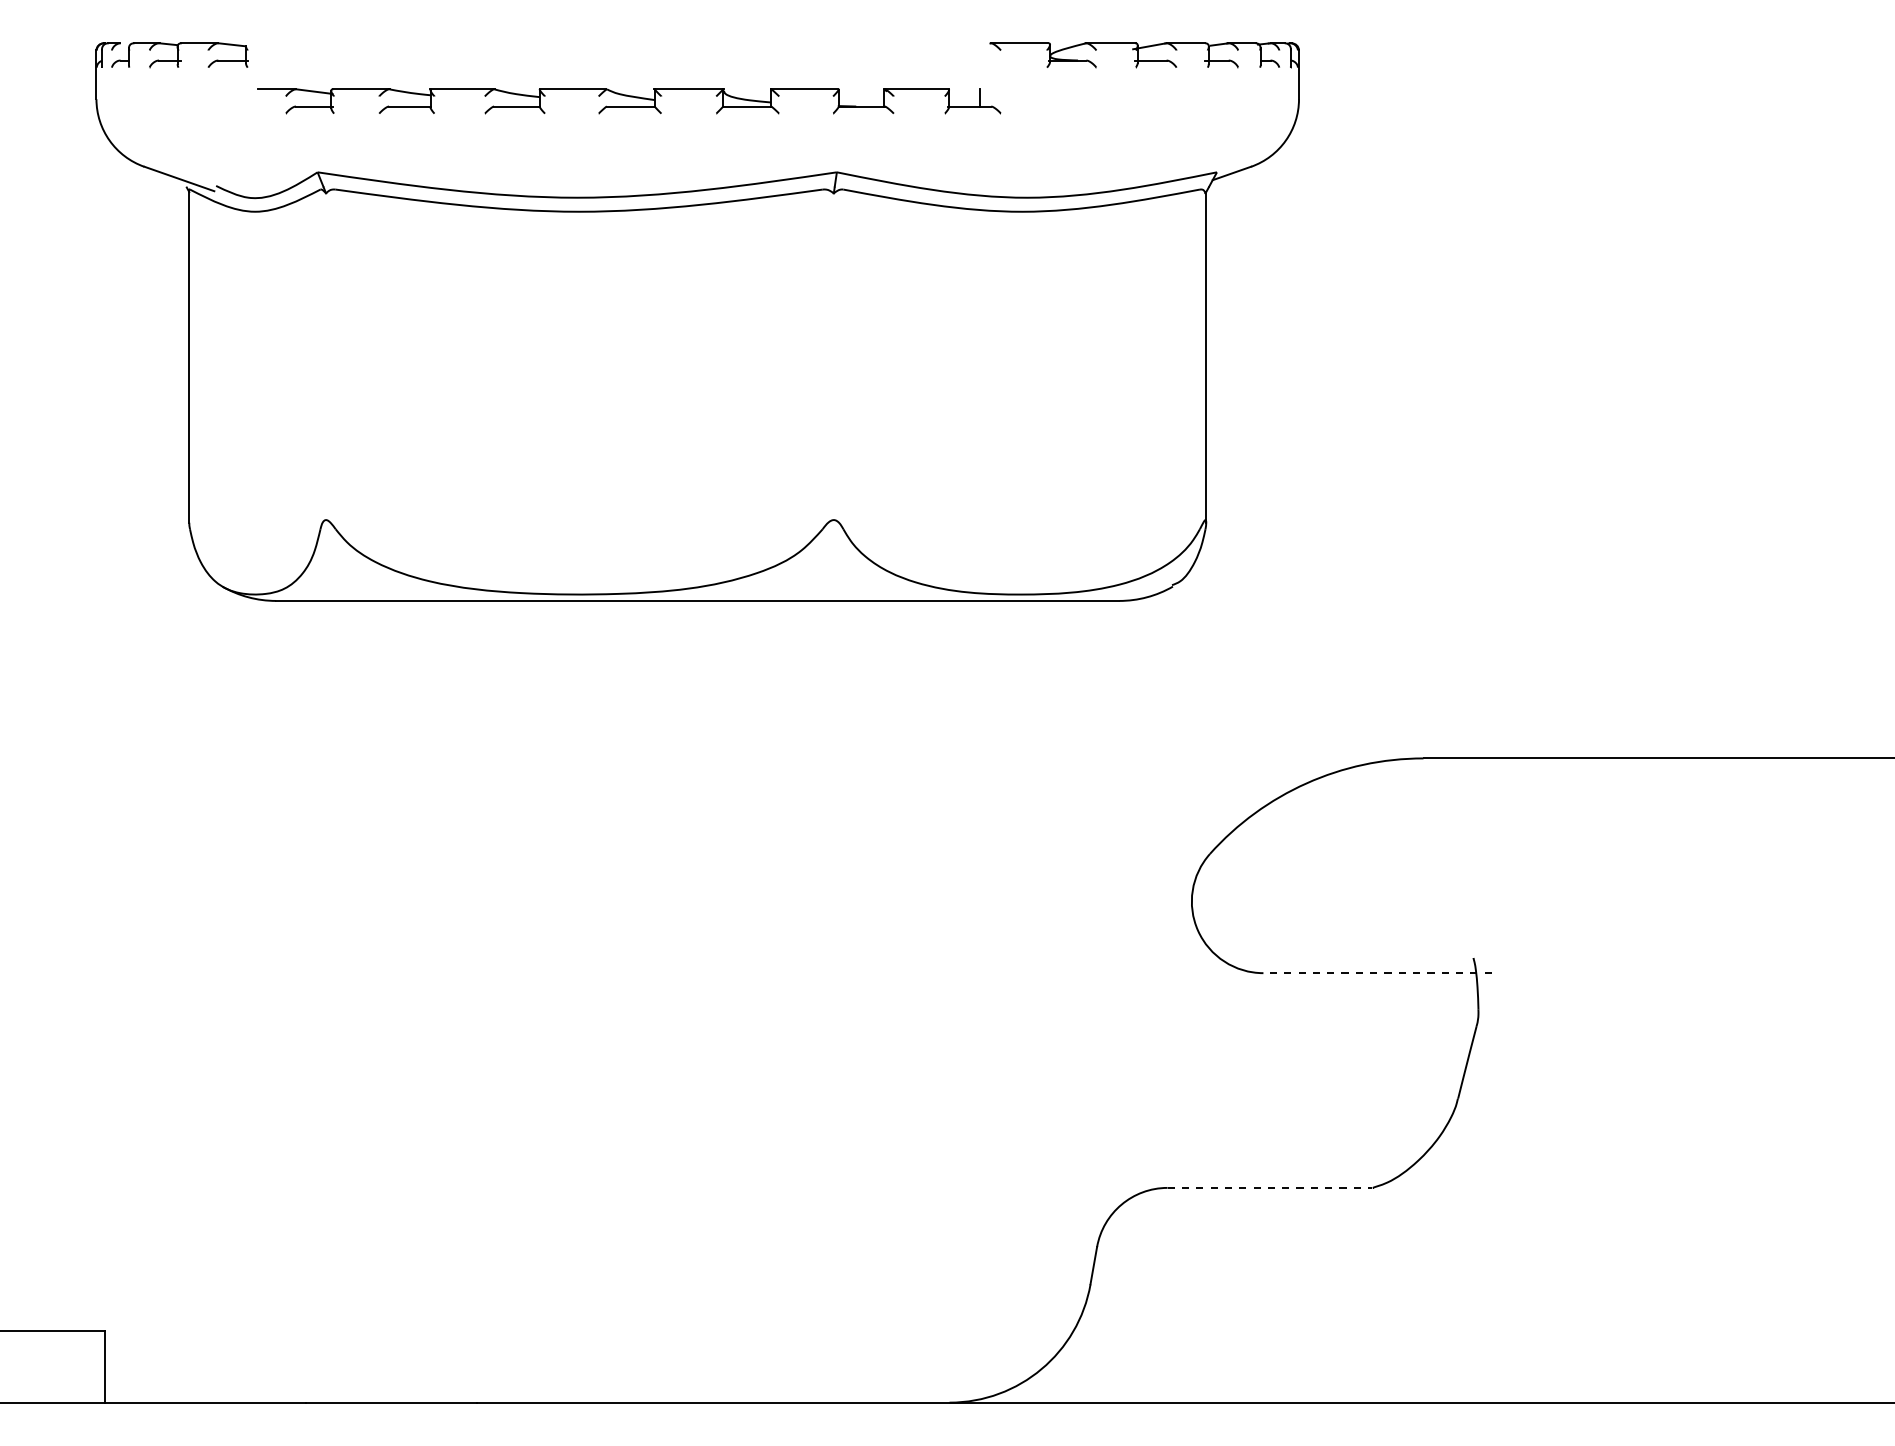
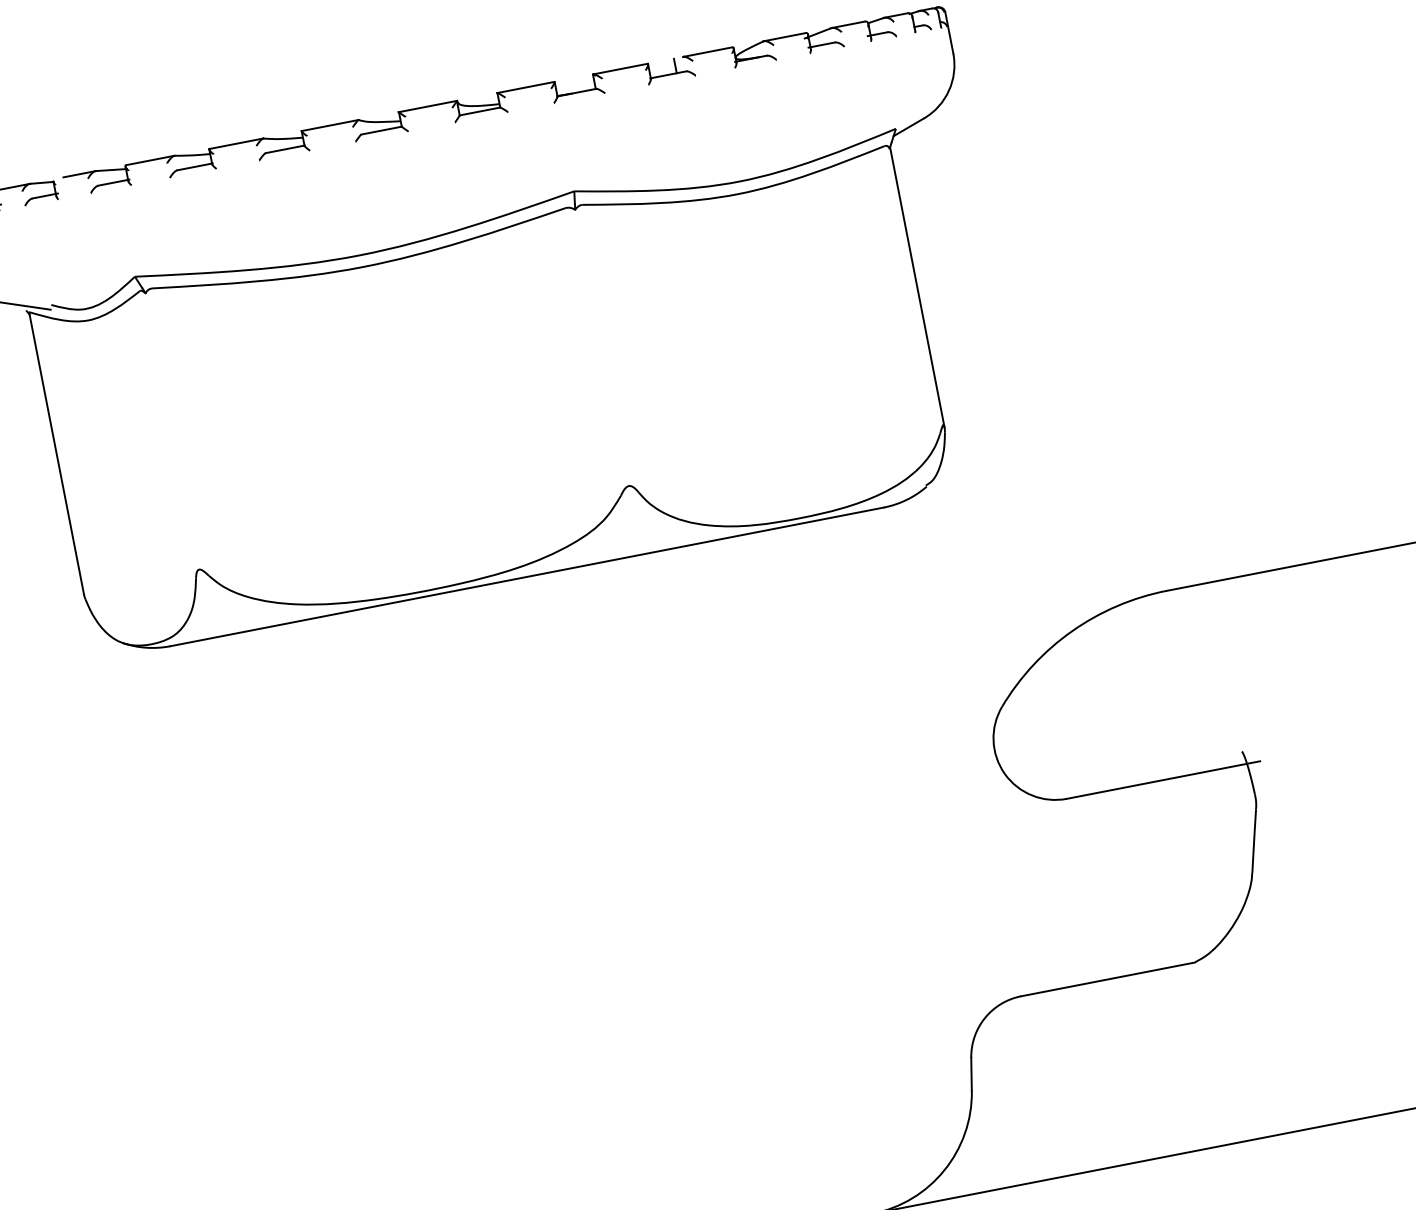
part: (629, 101) -> (379, 126), moved
line: (1377, 973) -> (1163, 780), dashed -> solid
line: (1270, 1187) -> (1108, 979), dashed -> solid

